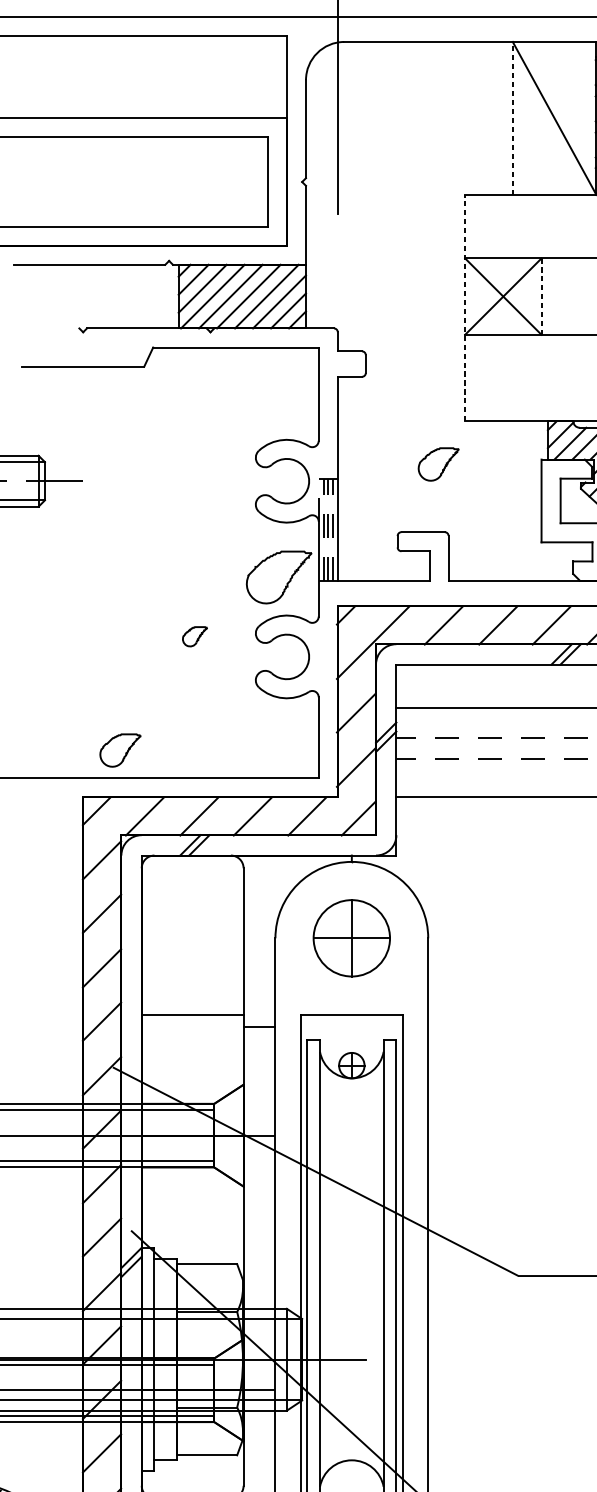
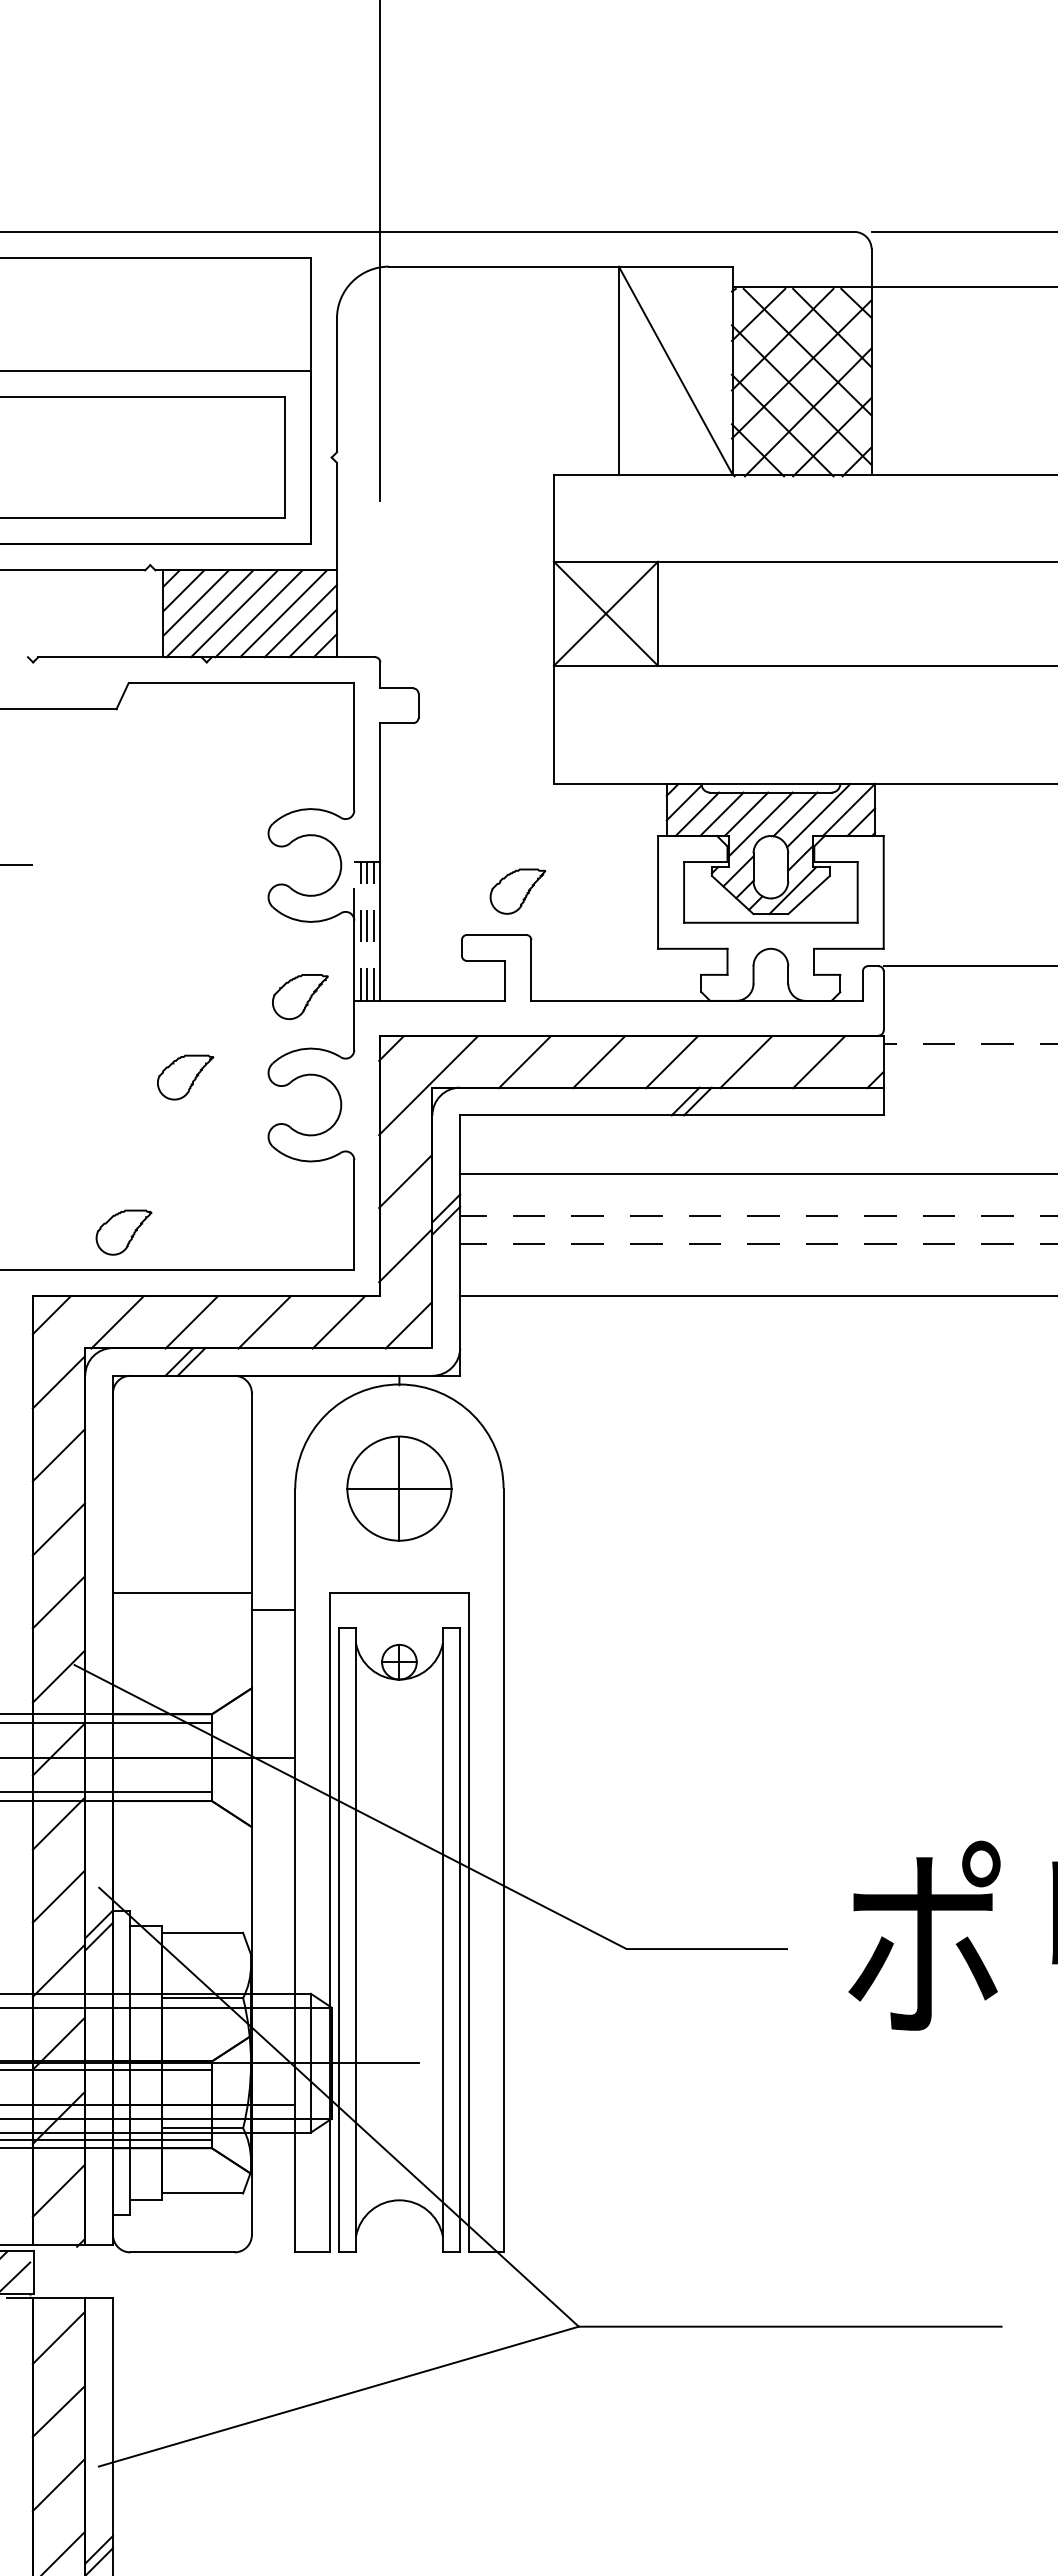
line: (512, 118) -> (618, 370), dashed -> solid
line: (541, 297) -> (658, 614), dashed -> solid
line: (464, 307) -> (553, 628), dashed -> solid
part: (438, 464) -> (517, 891), moved
part: (279, 578) -> (300, 997), size x0.62
part: (194, 636) -> (185, 1077), size x1.67
part: (120, 750) -> (123, 1232), moved

